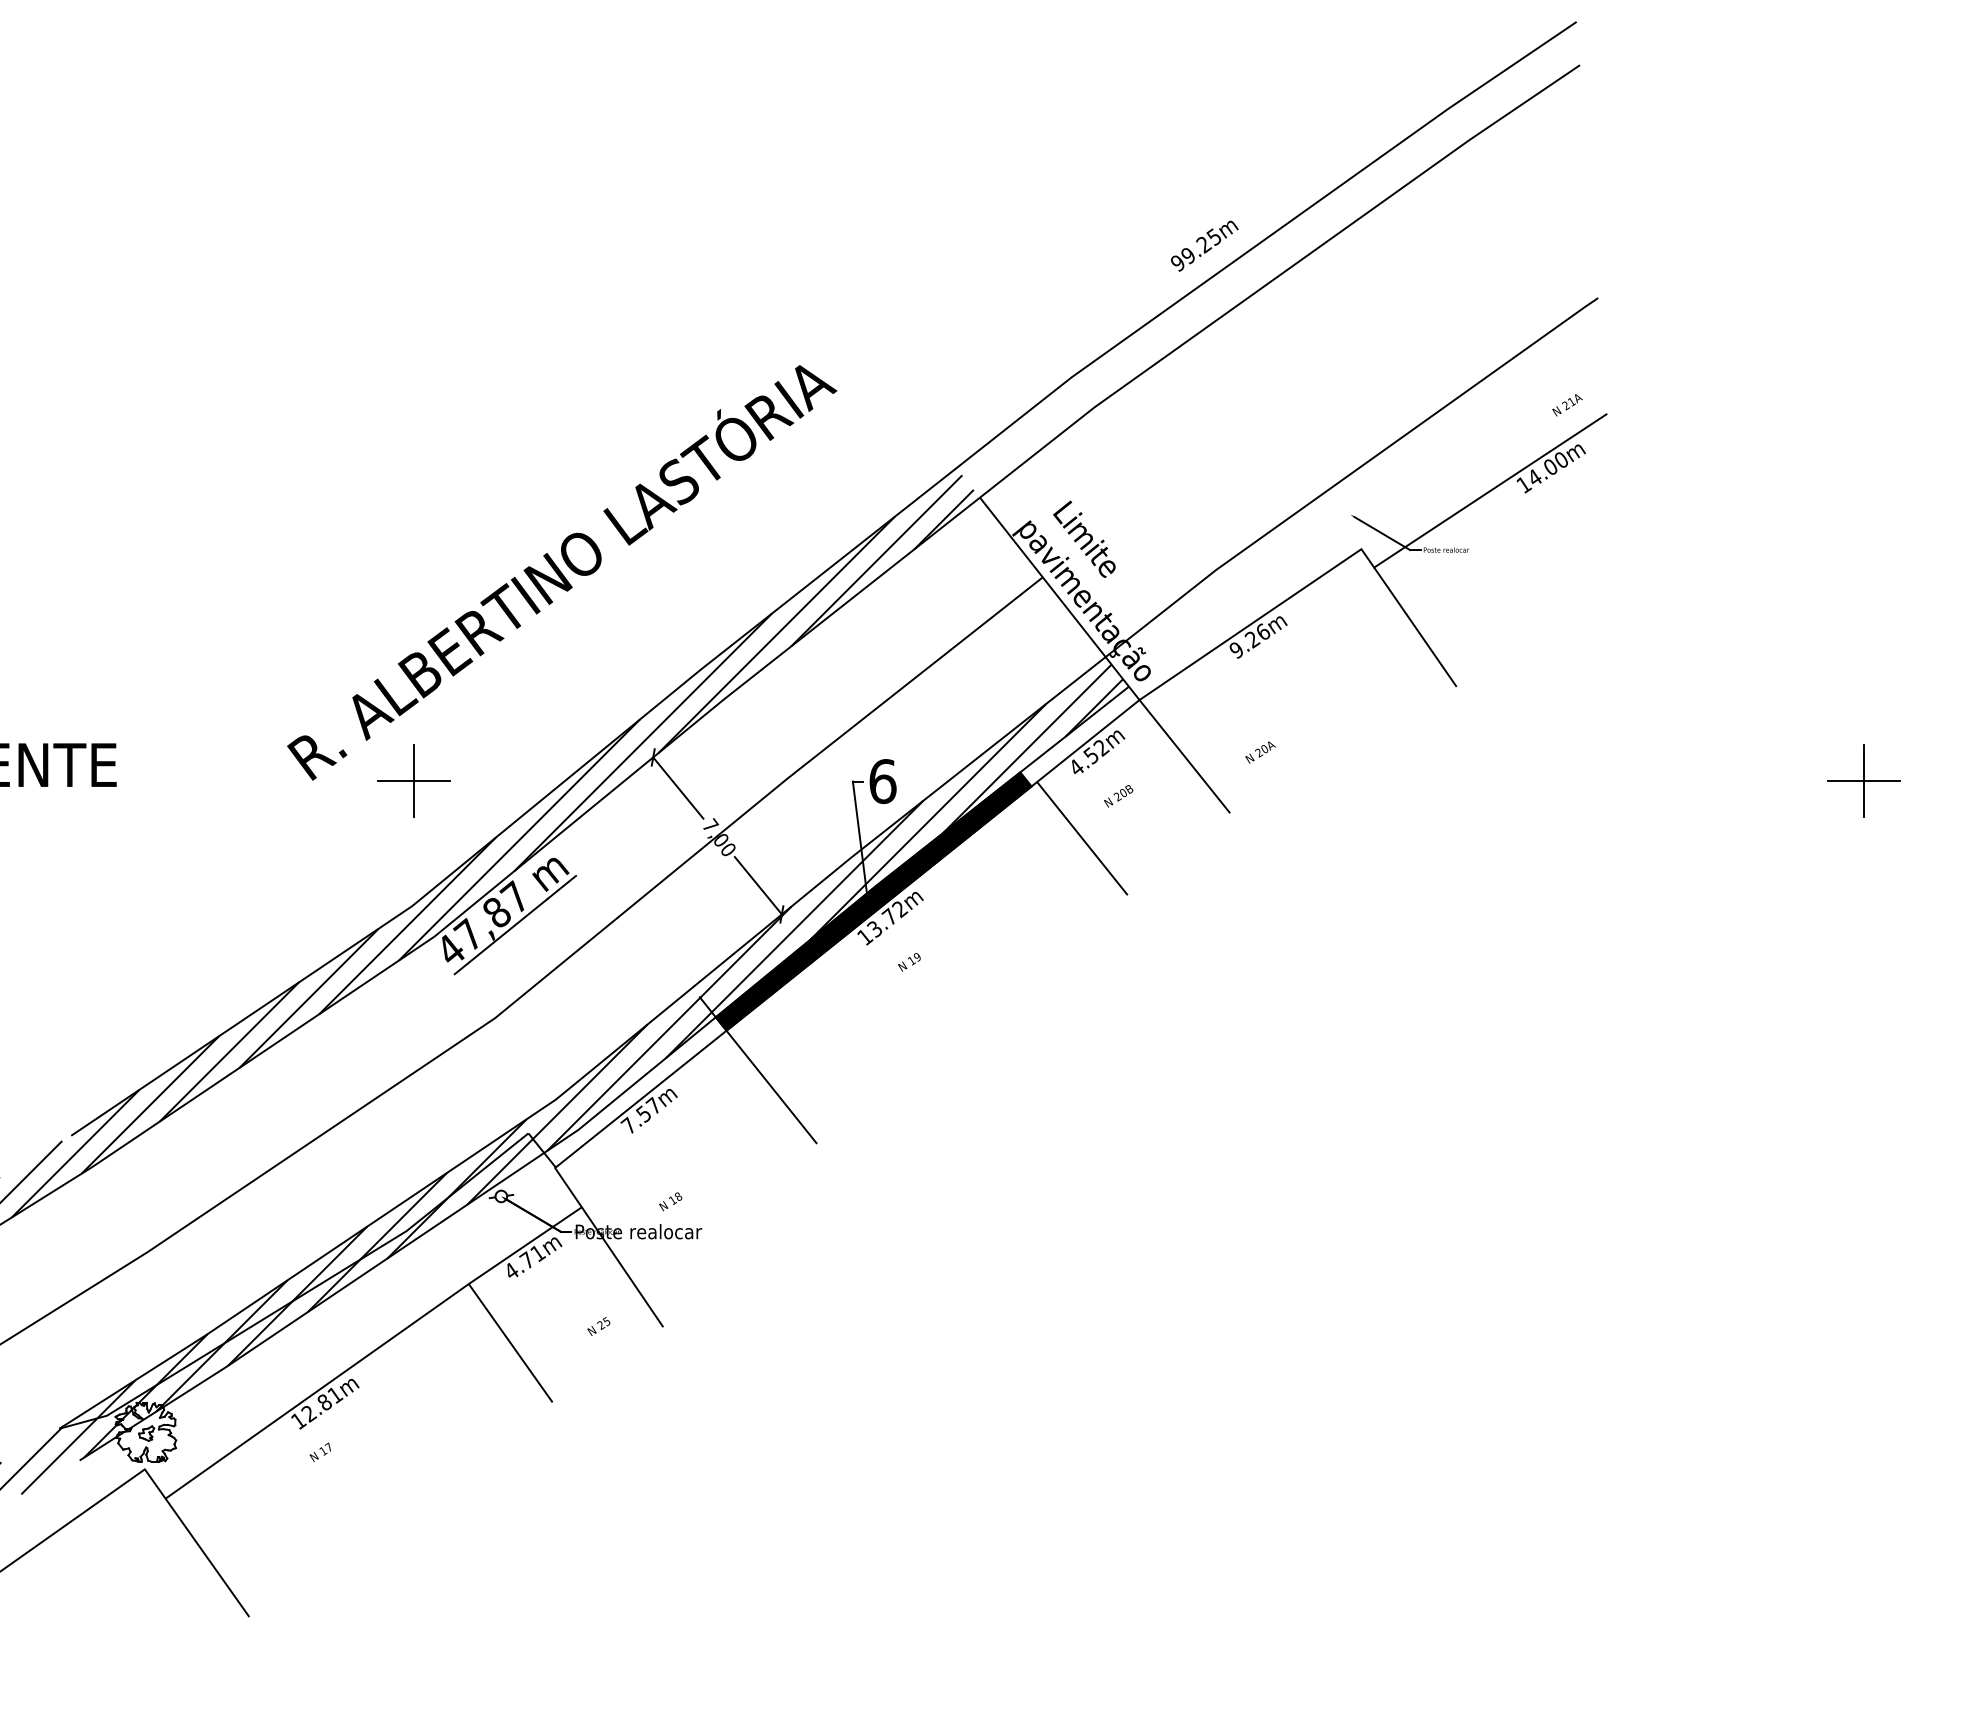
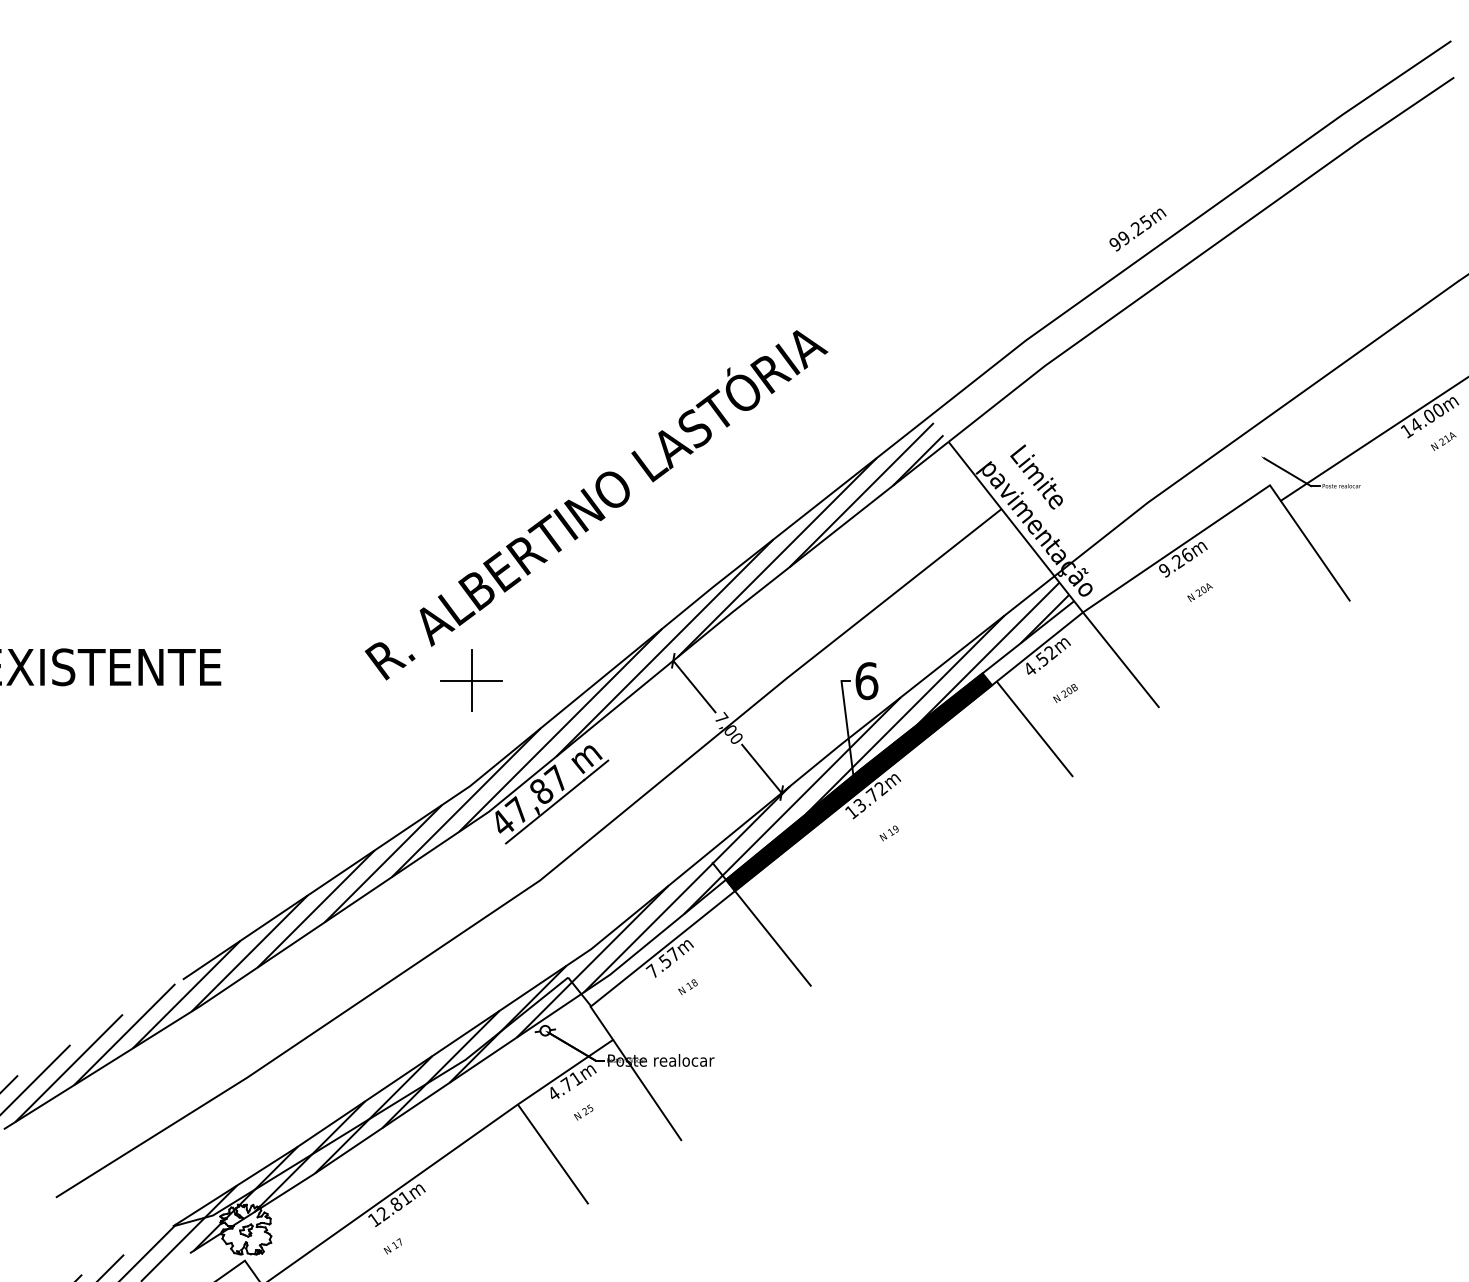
text: (1567, 405) -> (1443, 441), moved
text: (1260, 752) -> (1200, 592), moved
text: (670, 1201) -> (687, 986), moved
text: (598, 1326) -> (583, 1112), moved

